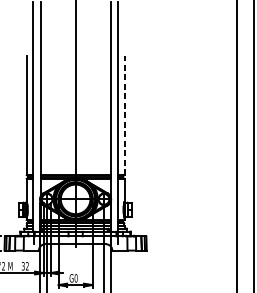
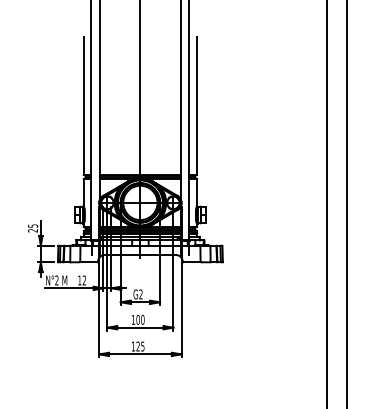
line: (124, 115) -> (197, 105), dashed -> solid
text: (23, 266) -> (79, 280), 32 -> 12
text: (75, 278) -> (140, 294), G0 -> G2

